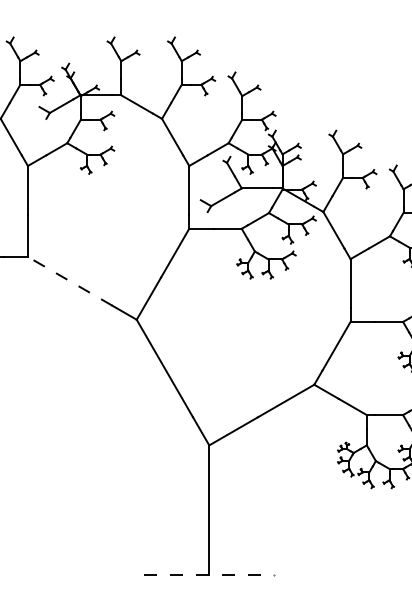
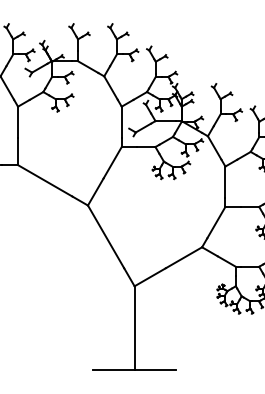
line: (69, 280) -> (44, 180), dashed -> solid
line: (209, 574) -> (134, 369), dashed -> solid

